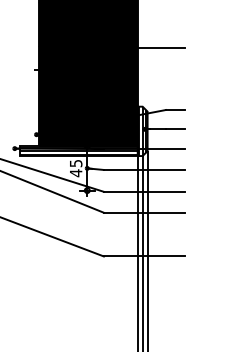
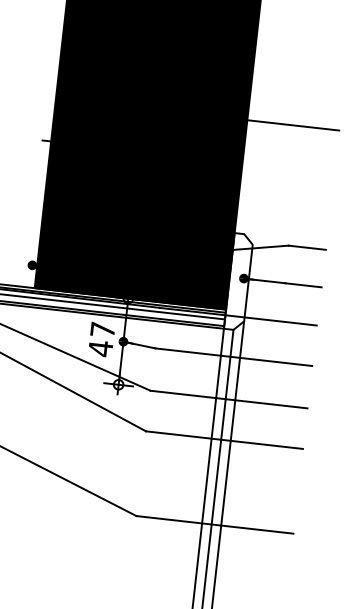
hatch: (142, 131) -> (238, 282), removed
text: (76, 163) -> (103, 329), 45 -> 47

